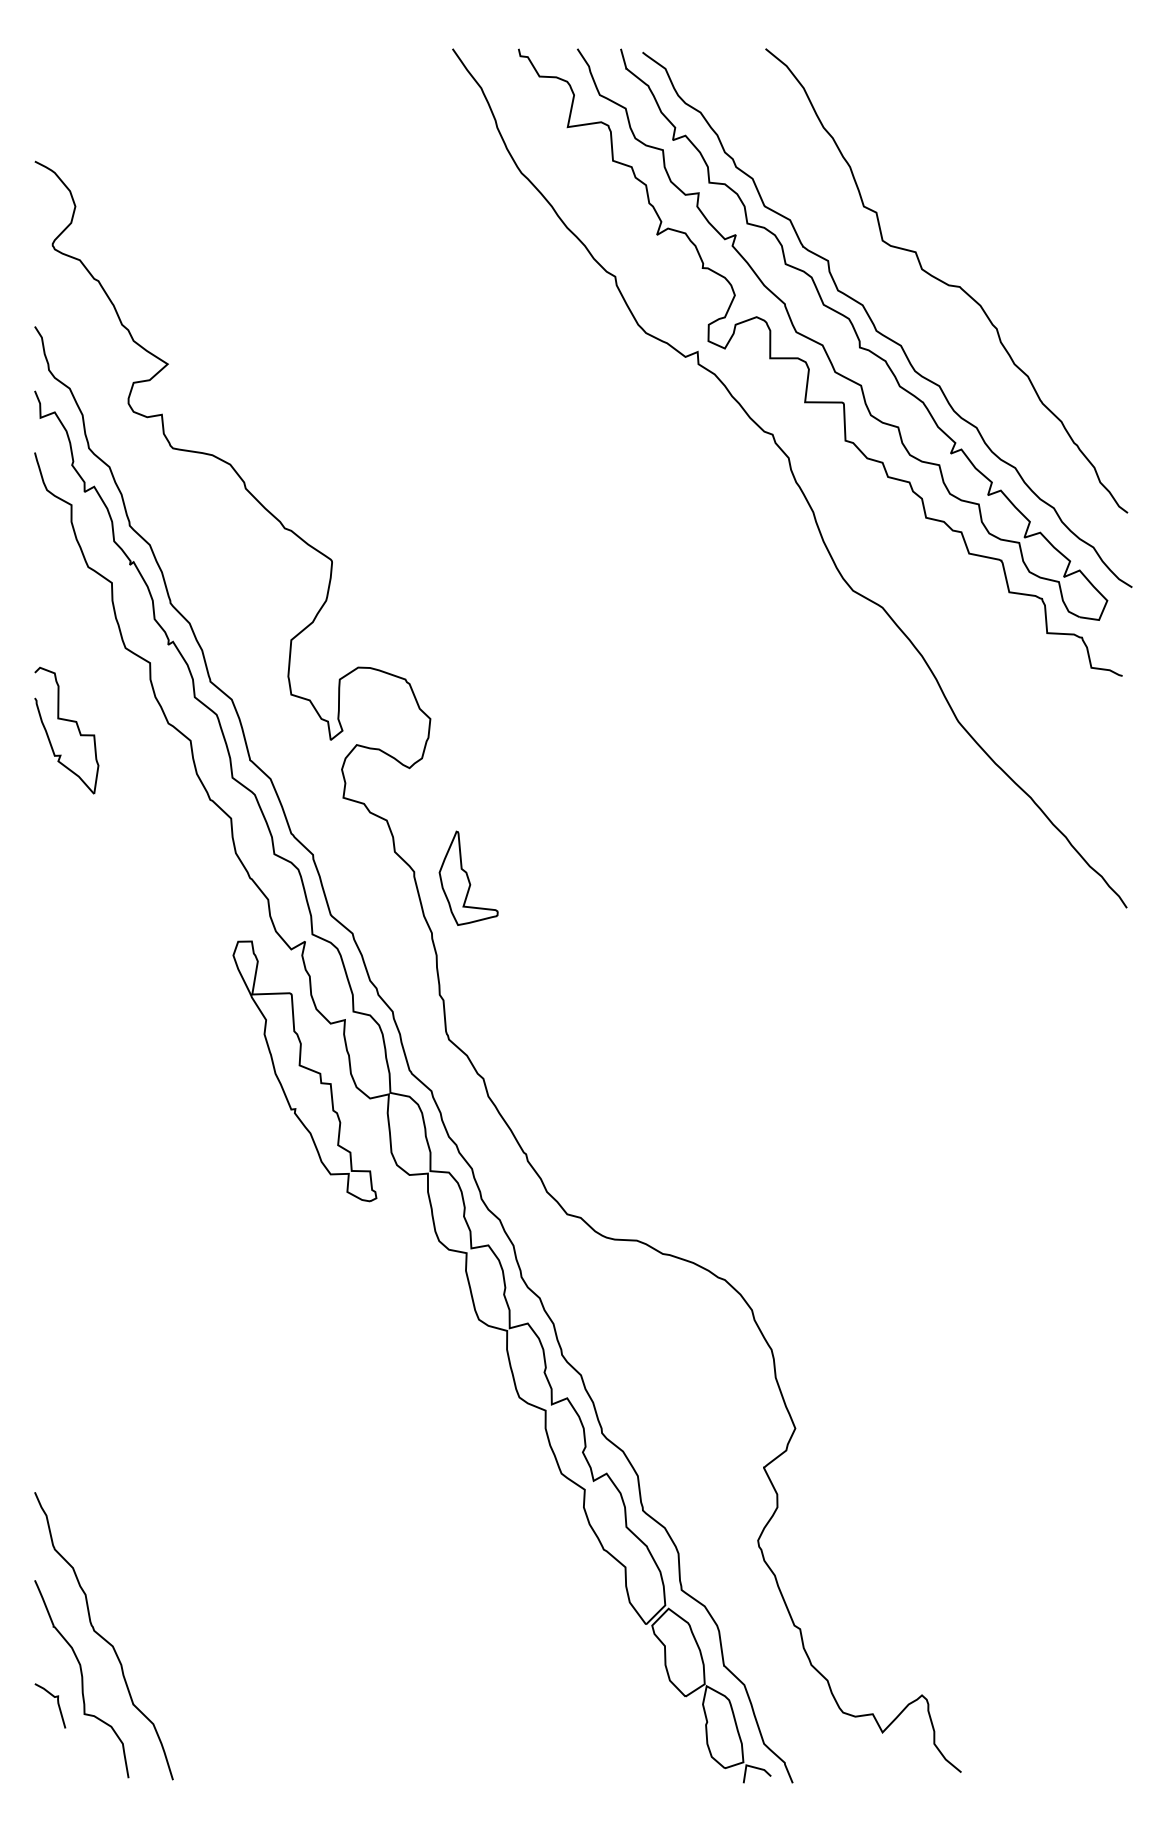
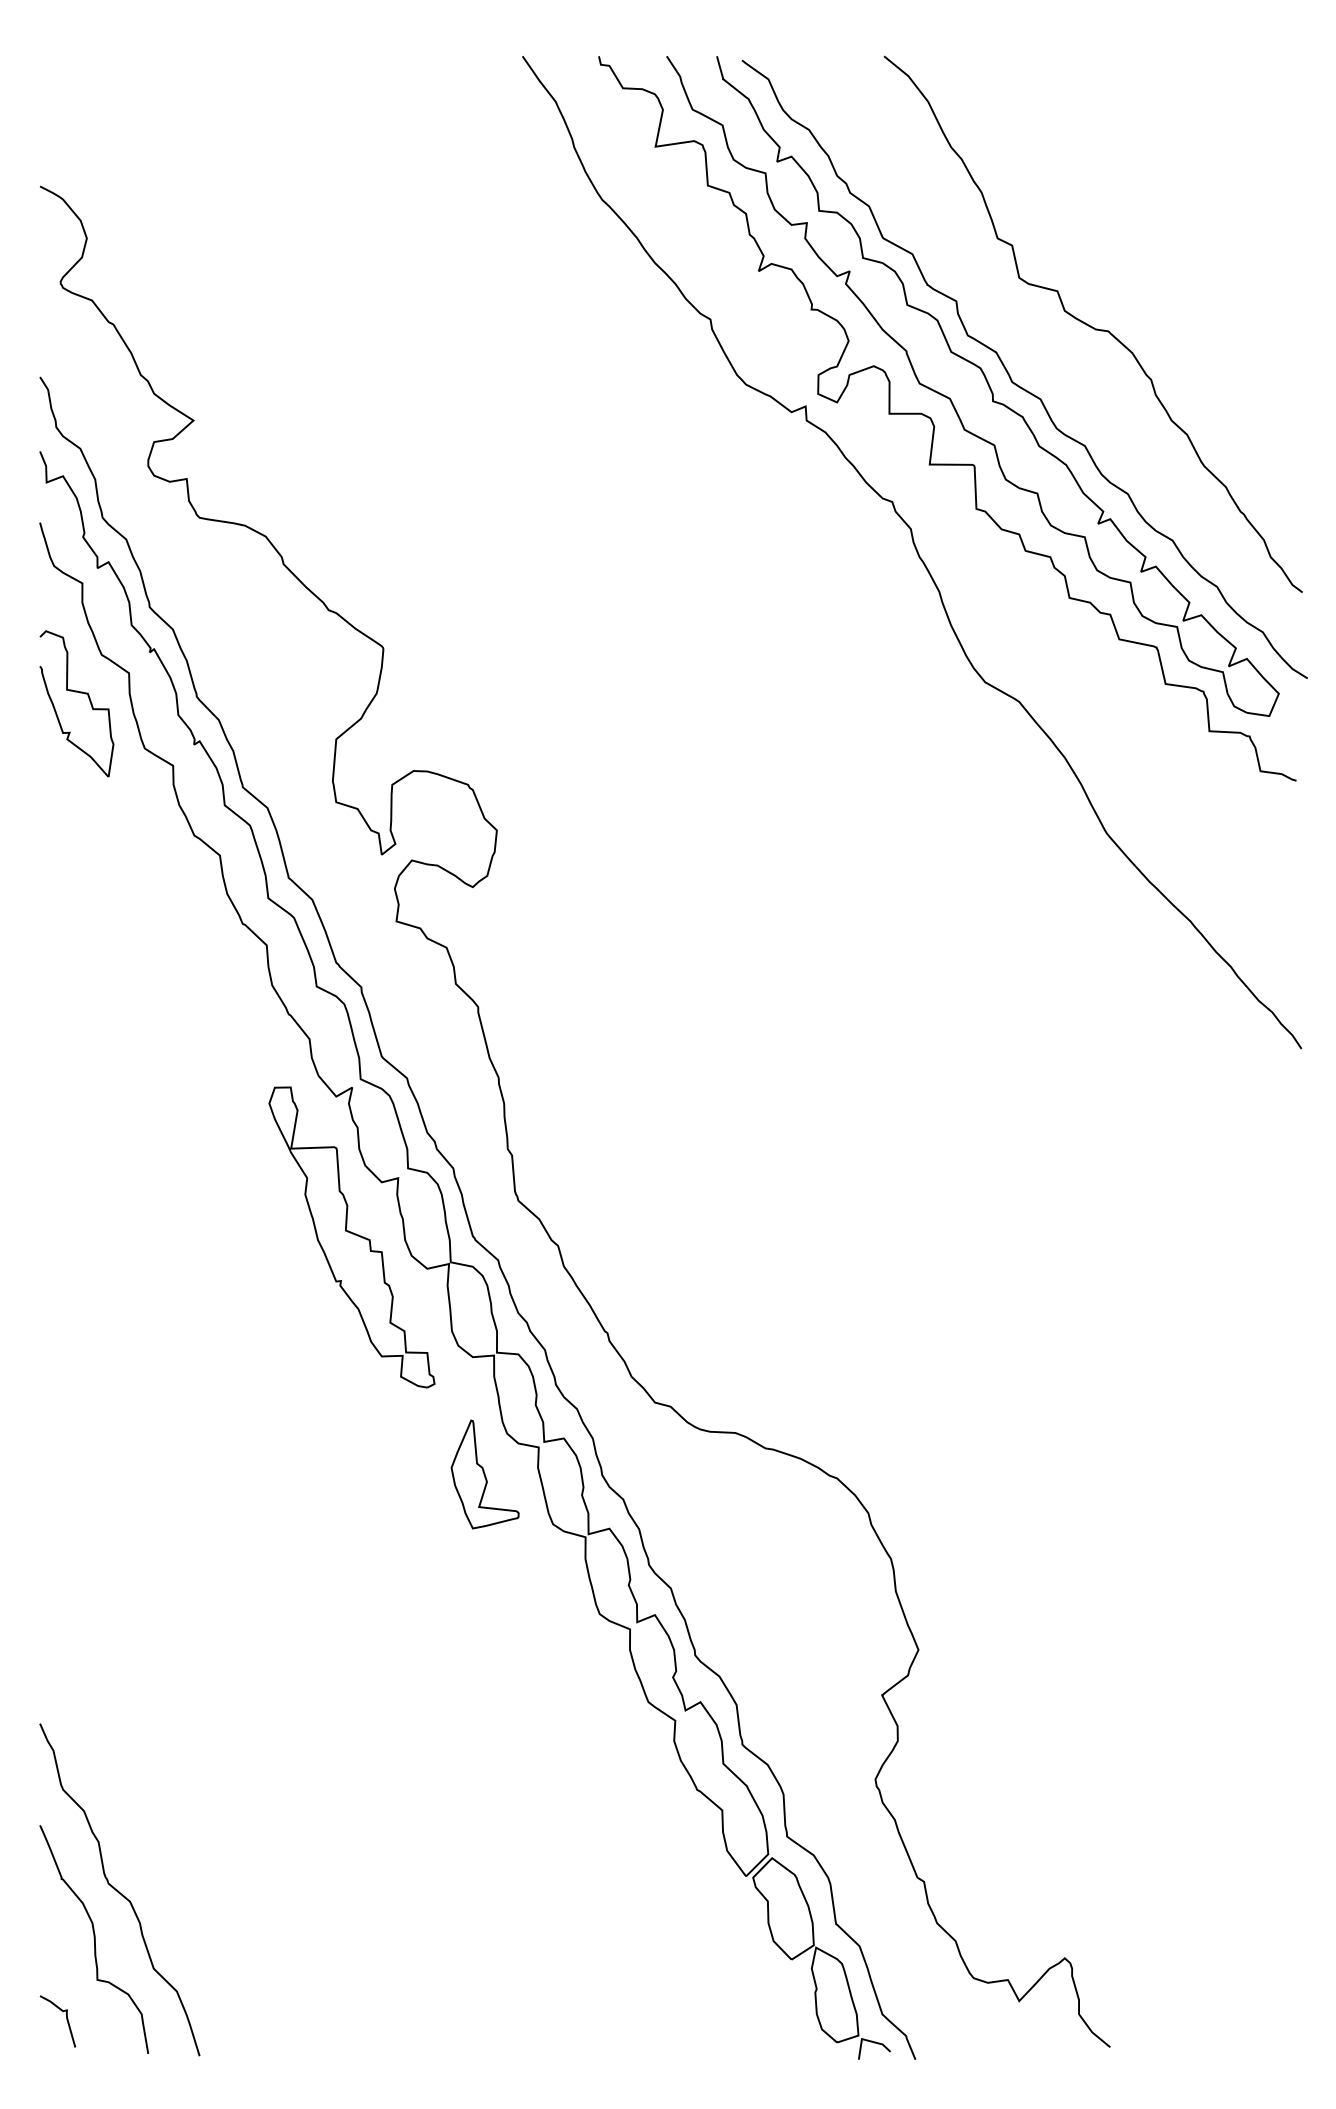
part: (69, 721) -> (79, 693), moved
part: (468, 878) -> (484, 1474), moved
curve: (57, 1705) -> (66, 2020), moved

